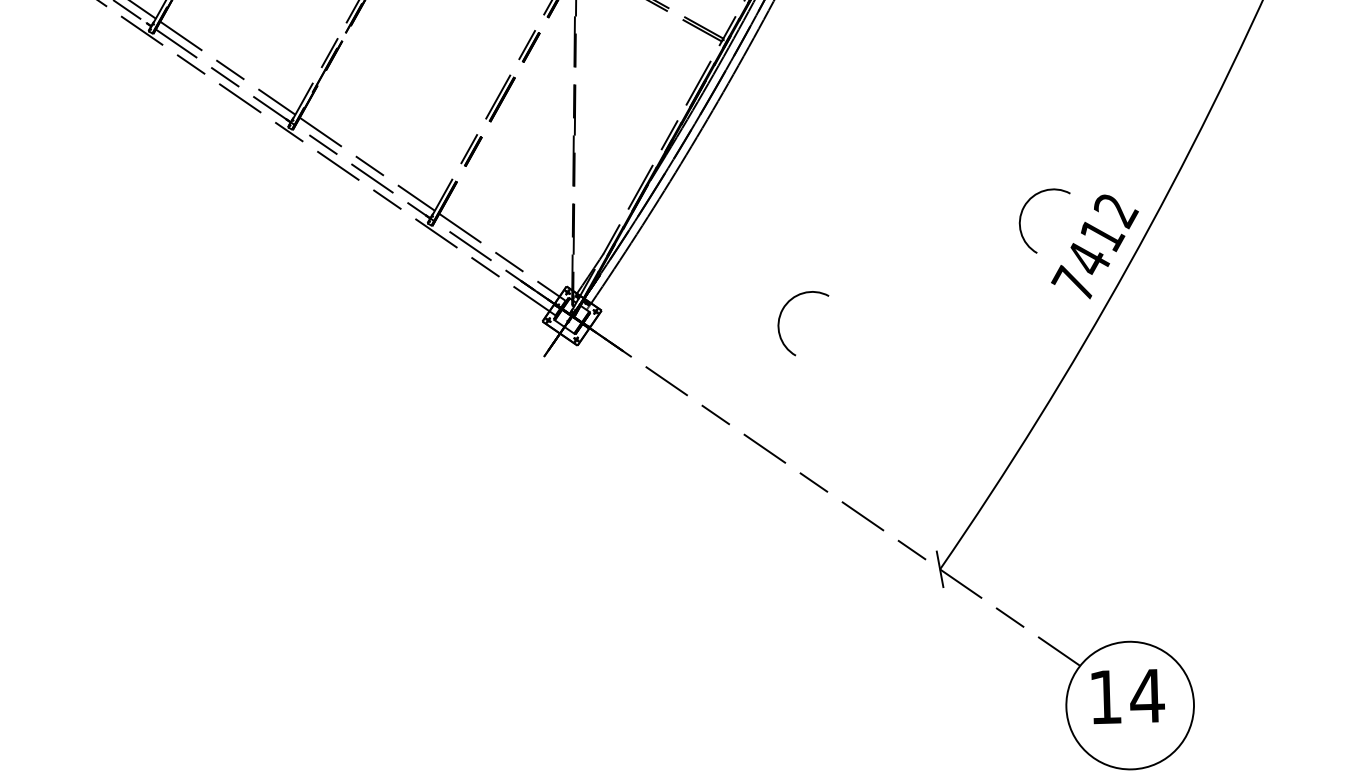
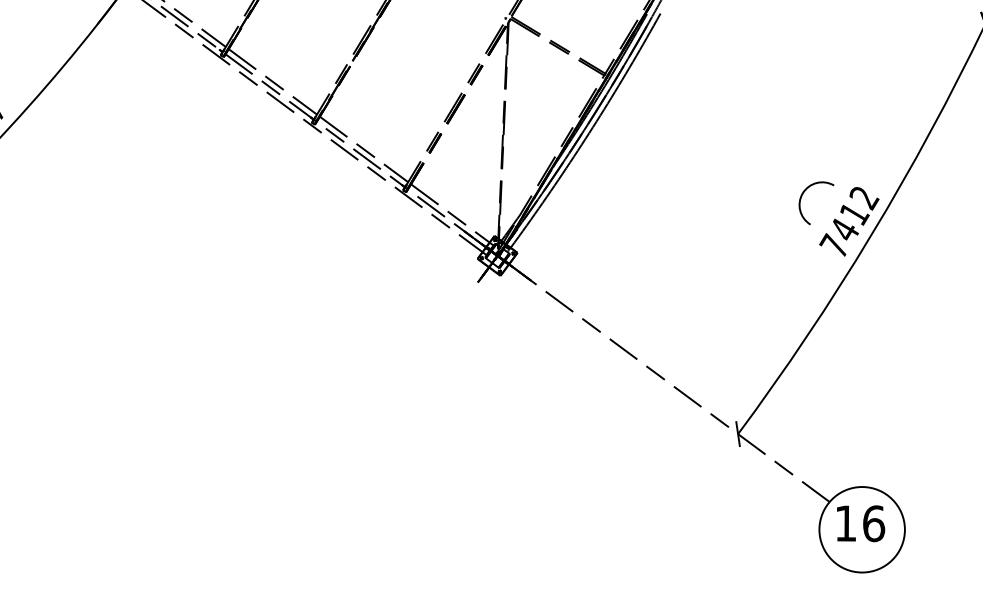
arc: (781, 318) -> (637, 262), removed
text: (1146, 695) -> (873, 523), 14 -> 16

